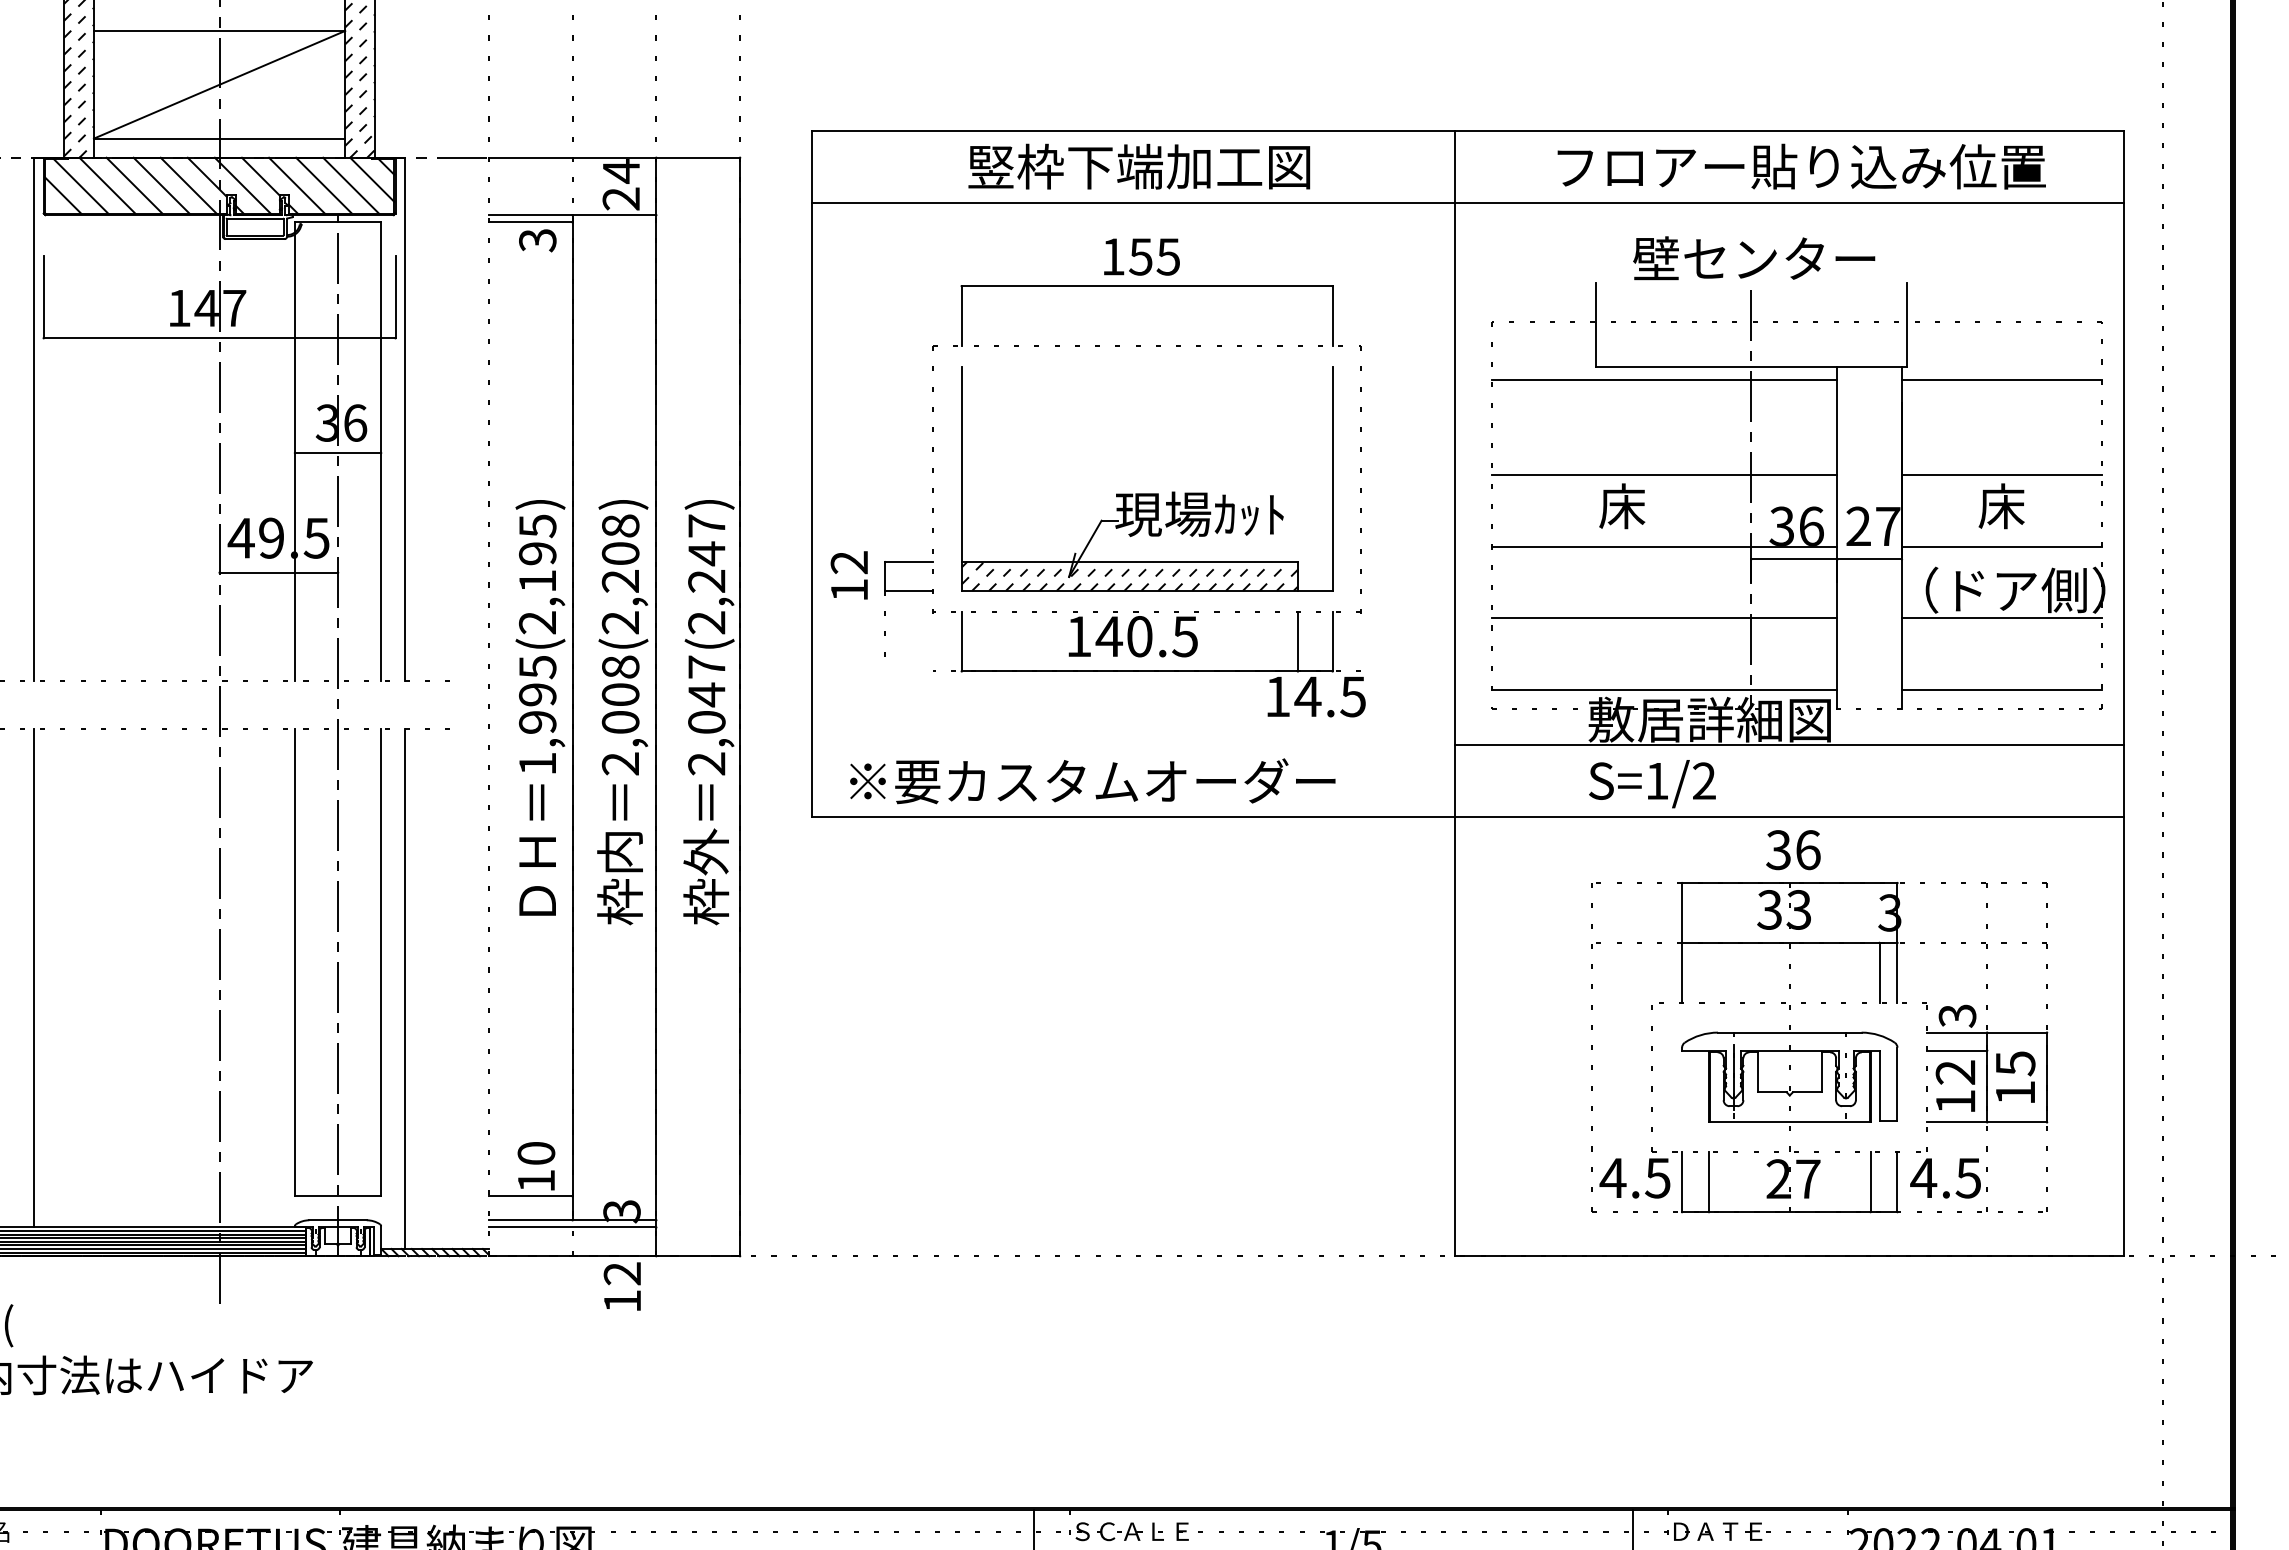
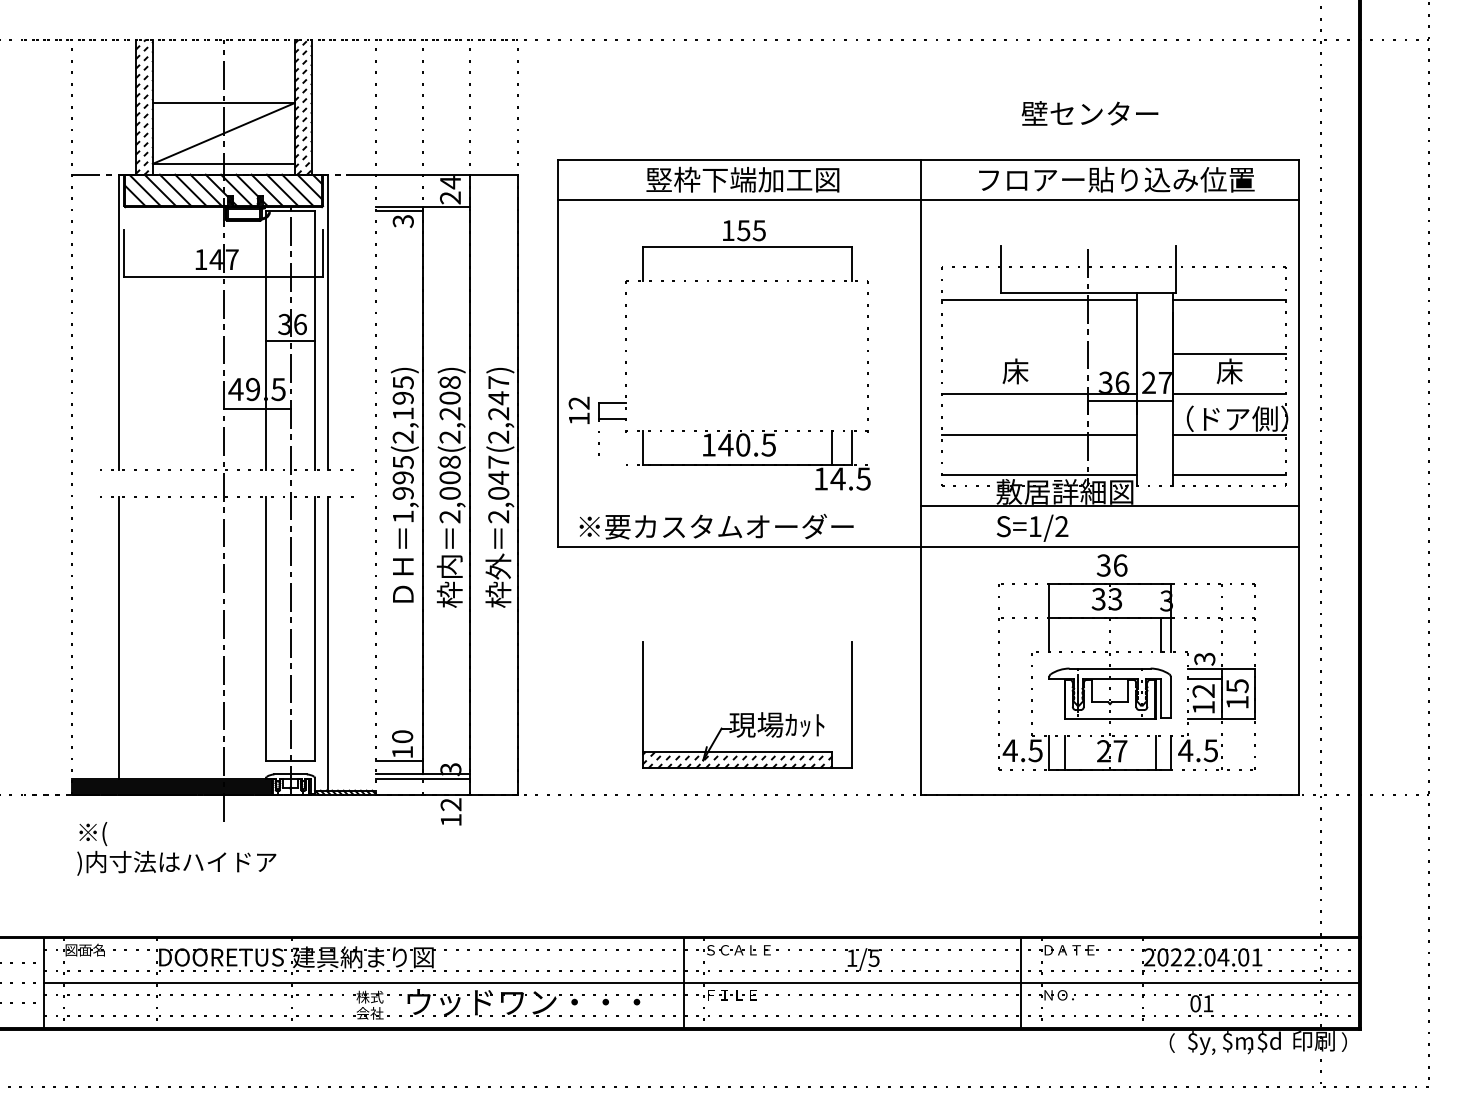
text: (1753, 258) -> (1089, 113), moved
line: (1662, 474) -> (1038, 353), removed
part: (1147, 493) -> (747, 713), moved

